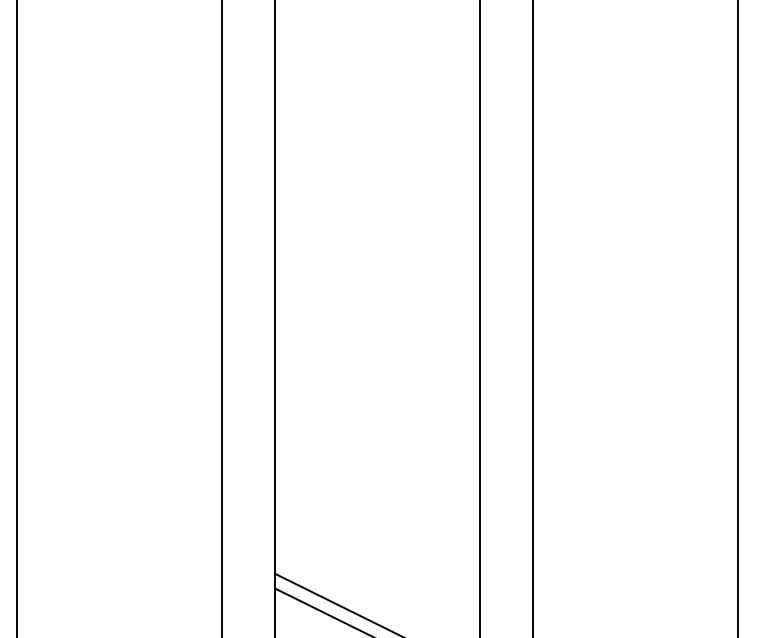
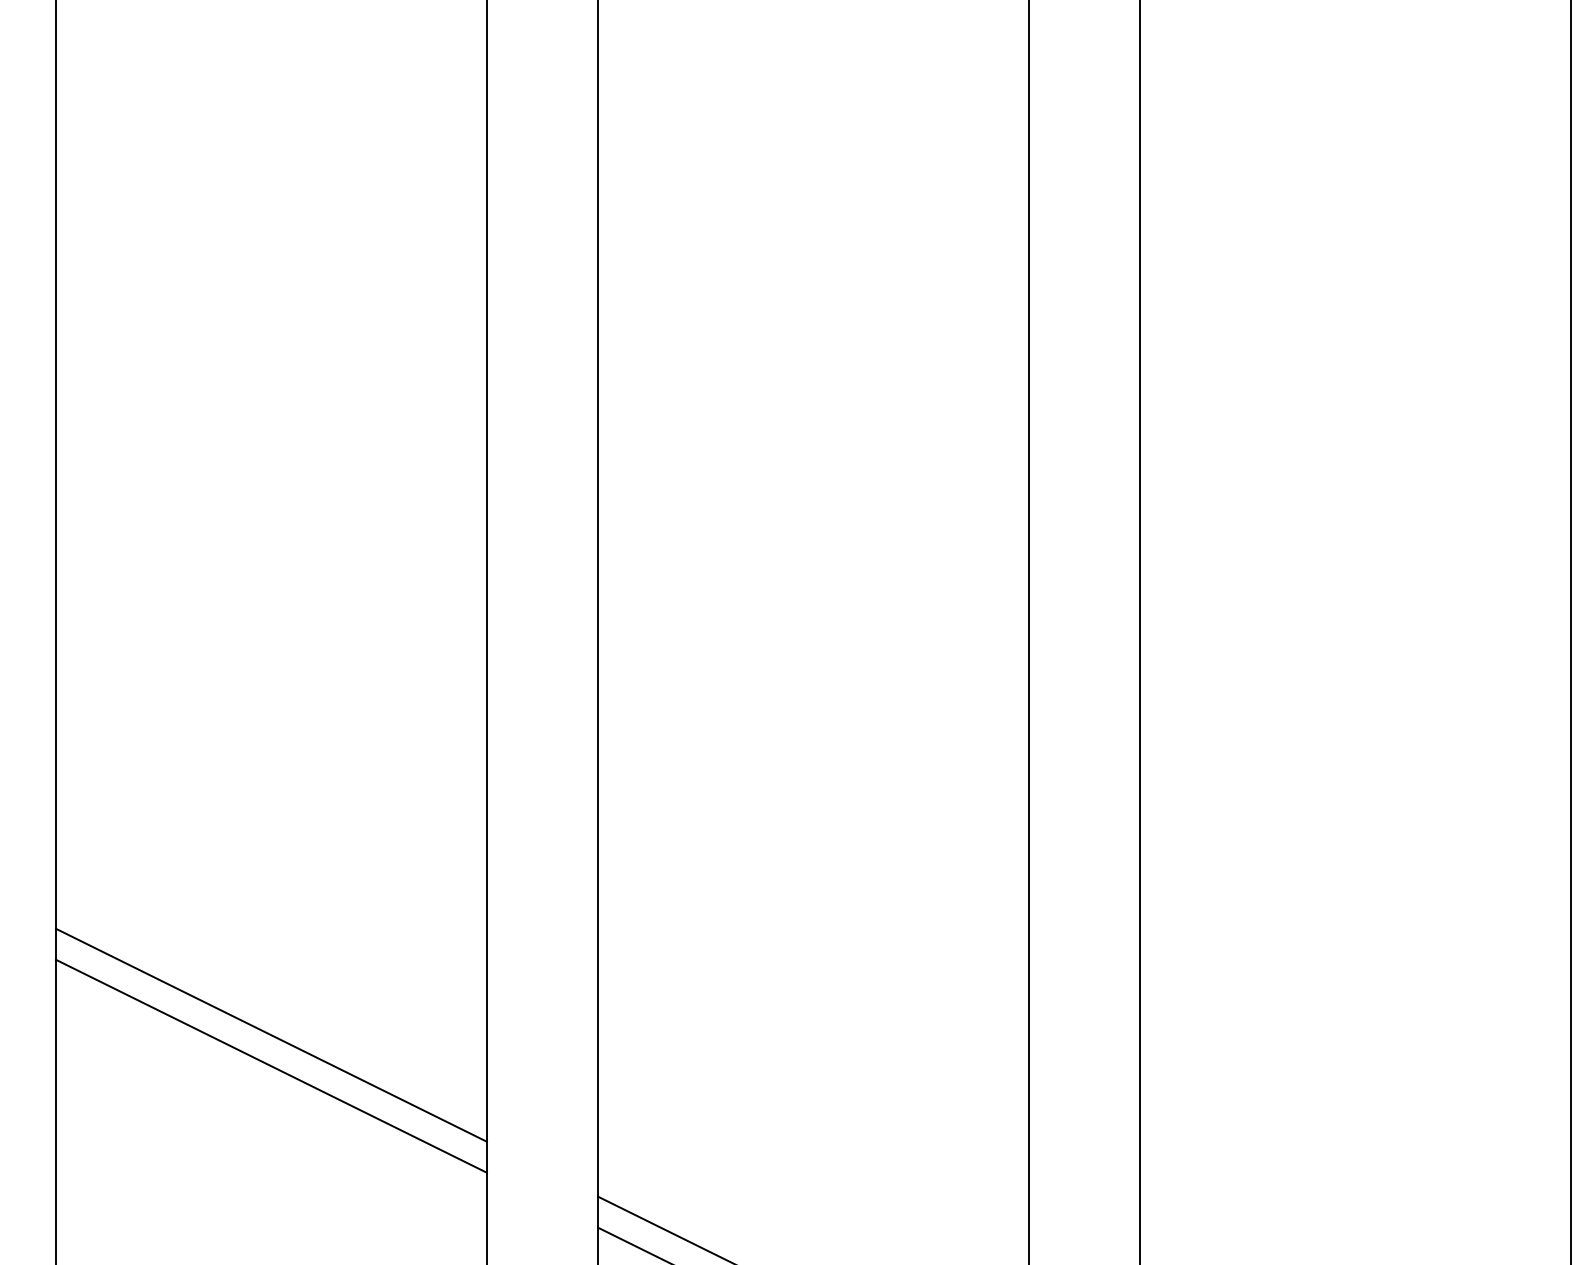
line: (119, 496) -> (271, 1034), added
line: (119, 511) -> (271, 1065), added

